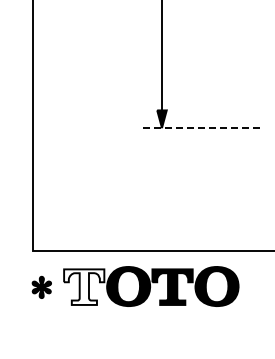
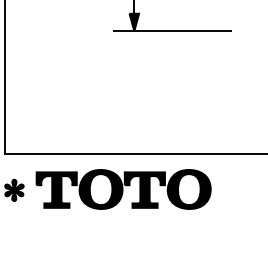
line: (200, 128) -> (172, 31), dashed -> solid
fill: (84, 286) -> (57, 189), added

